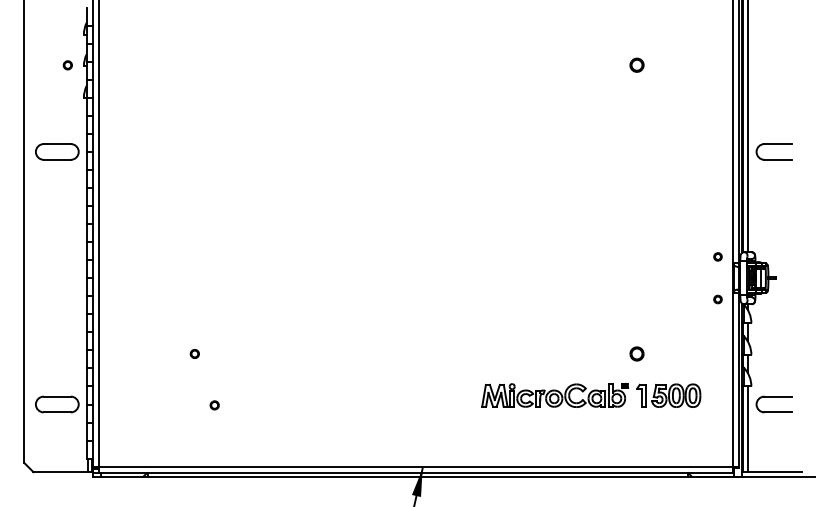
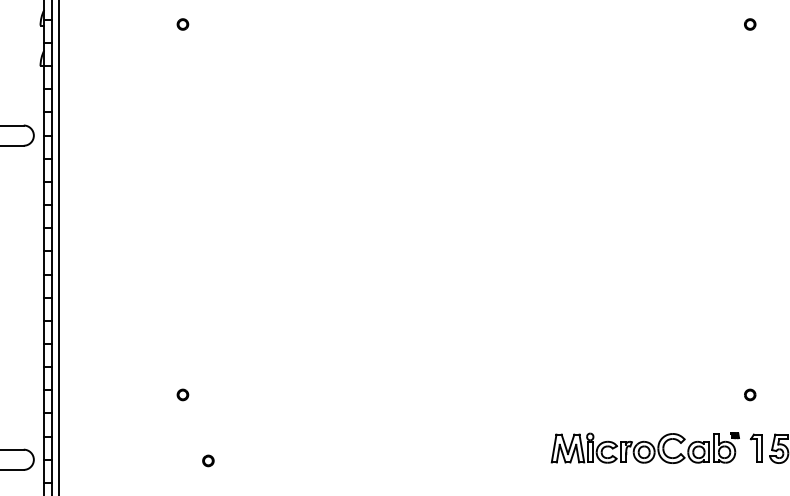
part: (67, 65) -> (182, 24), moved
part: (636, 65) -> (749, 24), size x0.62
part: (636, 353) -> (749, 394), size x0.62

